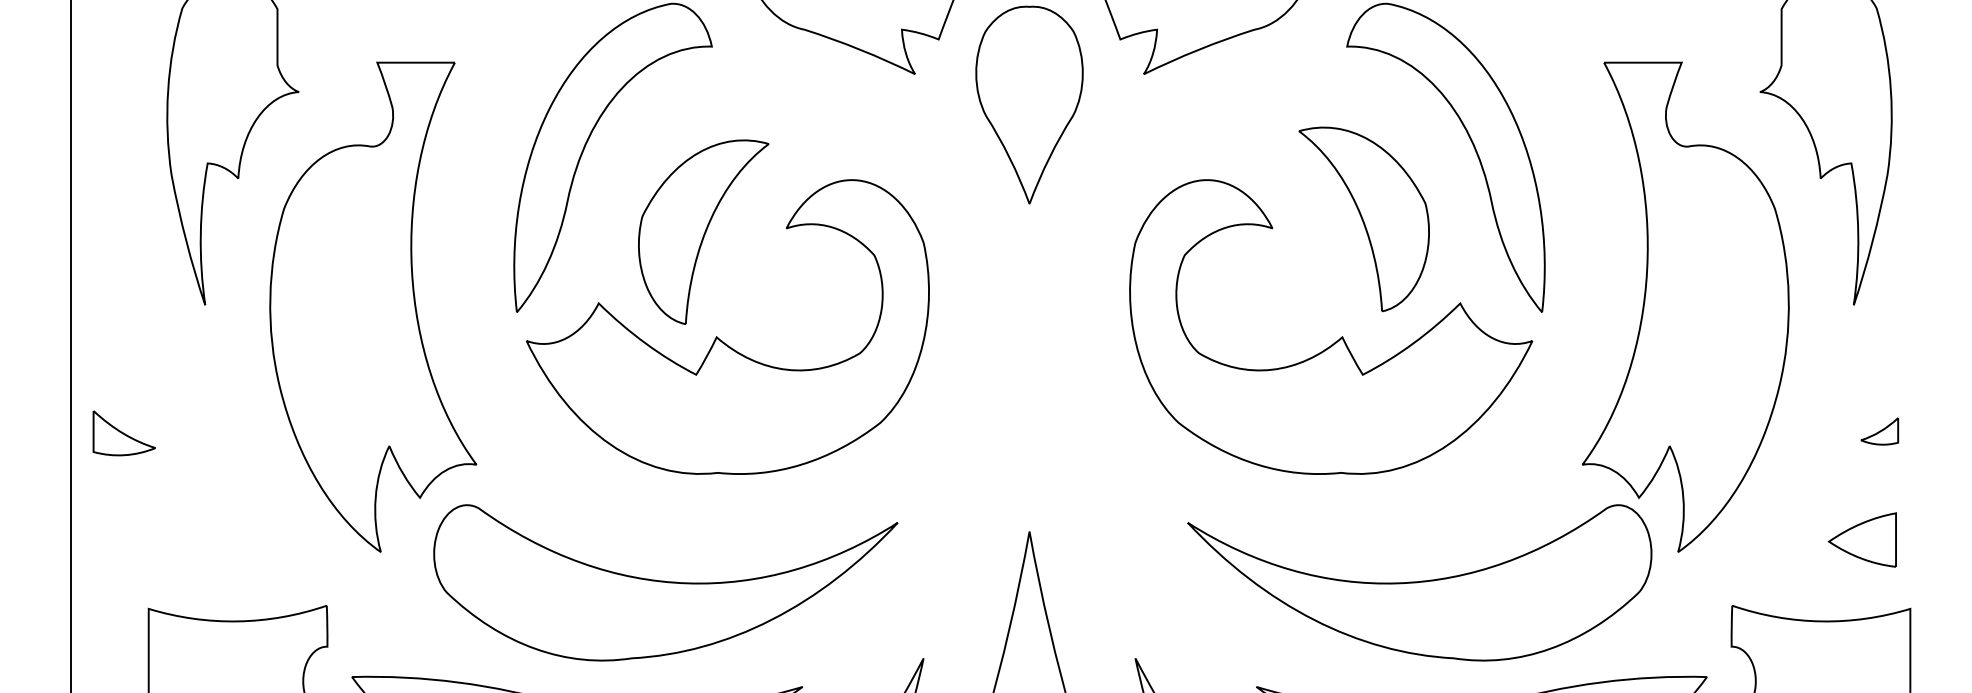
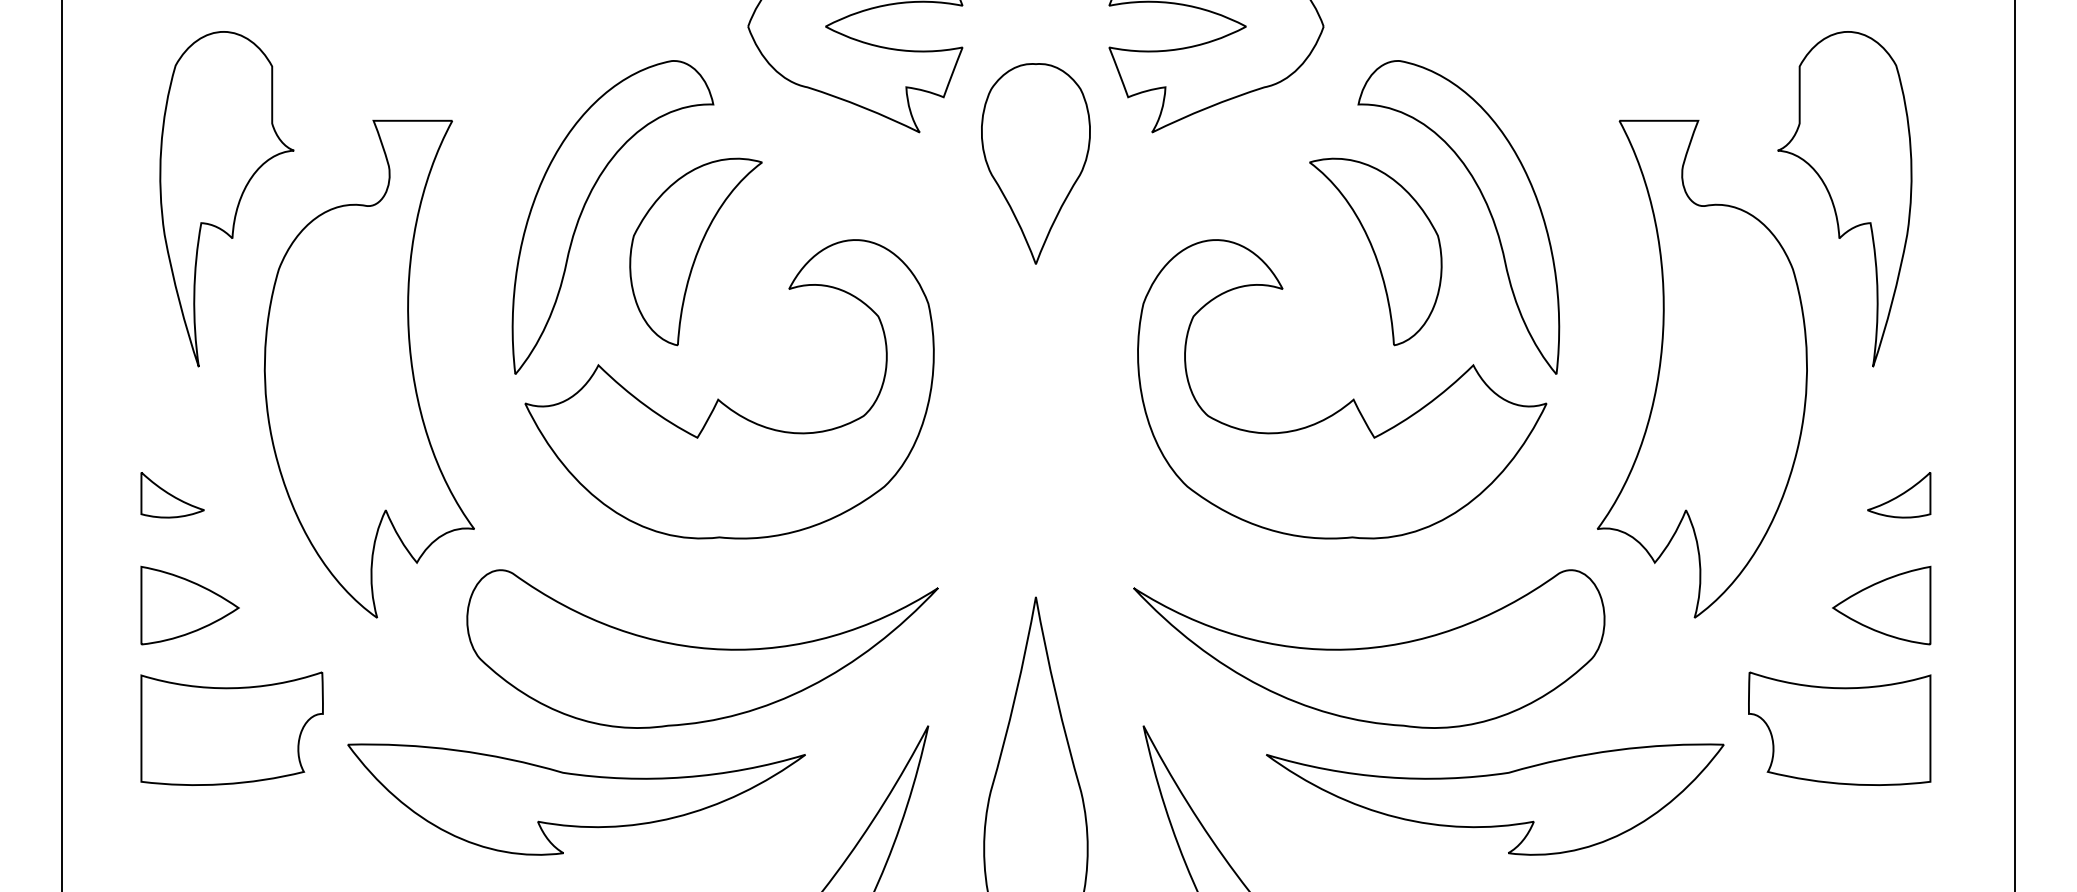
part: (1363, 218) -> (1375, 251), moved
part: (703, 231) -> (695, 251), moved
part: (1879, 431) -> (1899, 495), size x1.67
part: (124, 433) -> (172, 495), moved
part: (196, 539) -> (189, 605), added
part: (1862, 539) -> (1881, 605), size x1.43
part: (665, 582) -> (702, 648), moved
part: (1420, 582) -> (1369, 648), moved

